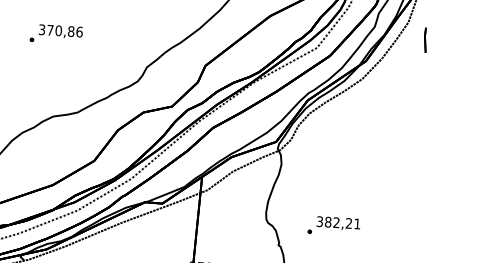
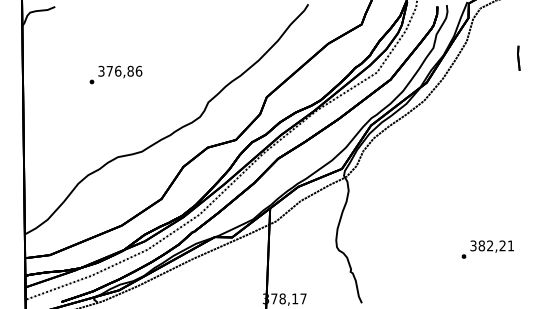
text: (59, 30) -> (118, 70), 370,86 -> 376,86
line: (425, 39) -> (518, 57), moved
text: (333, 226) -> (487, 249), moved

